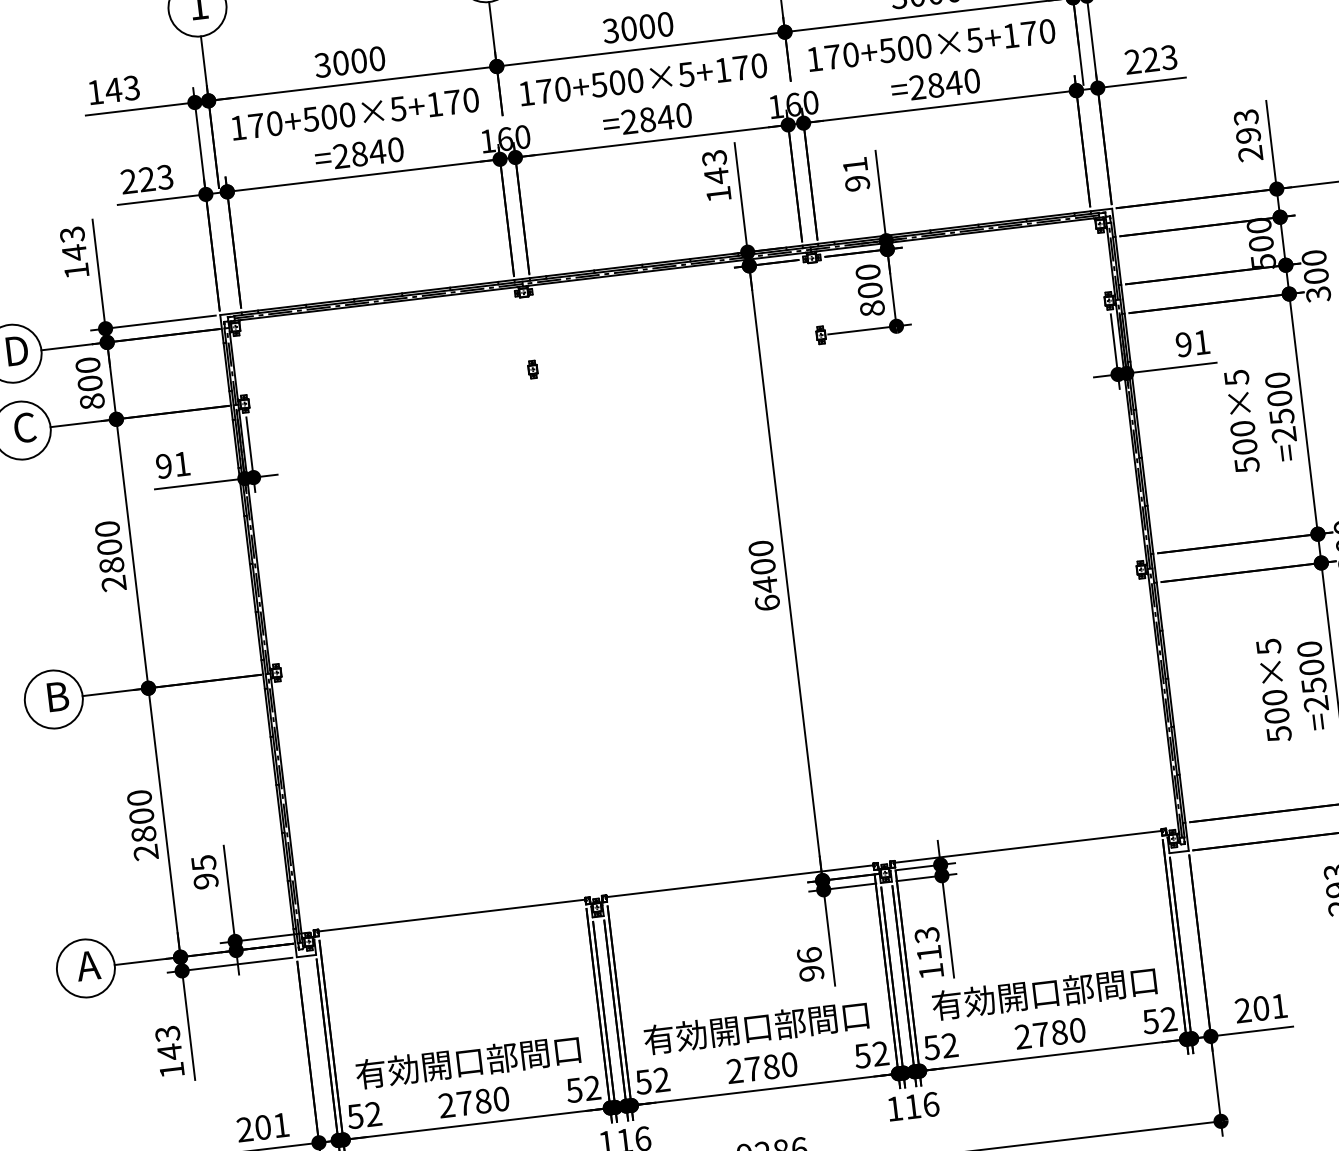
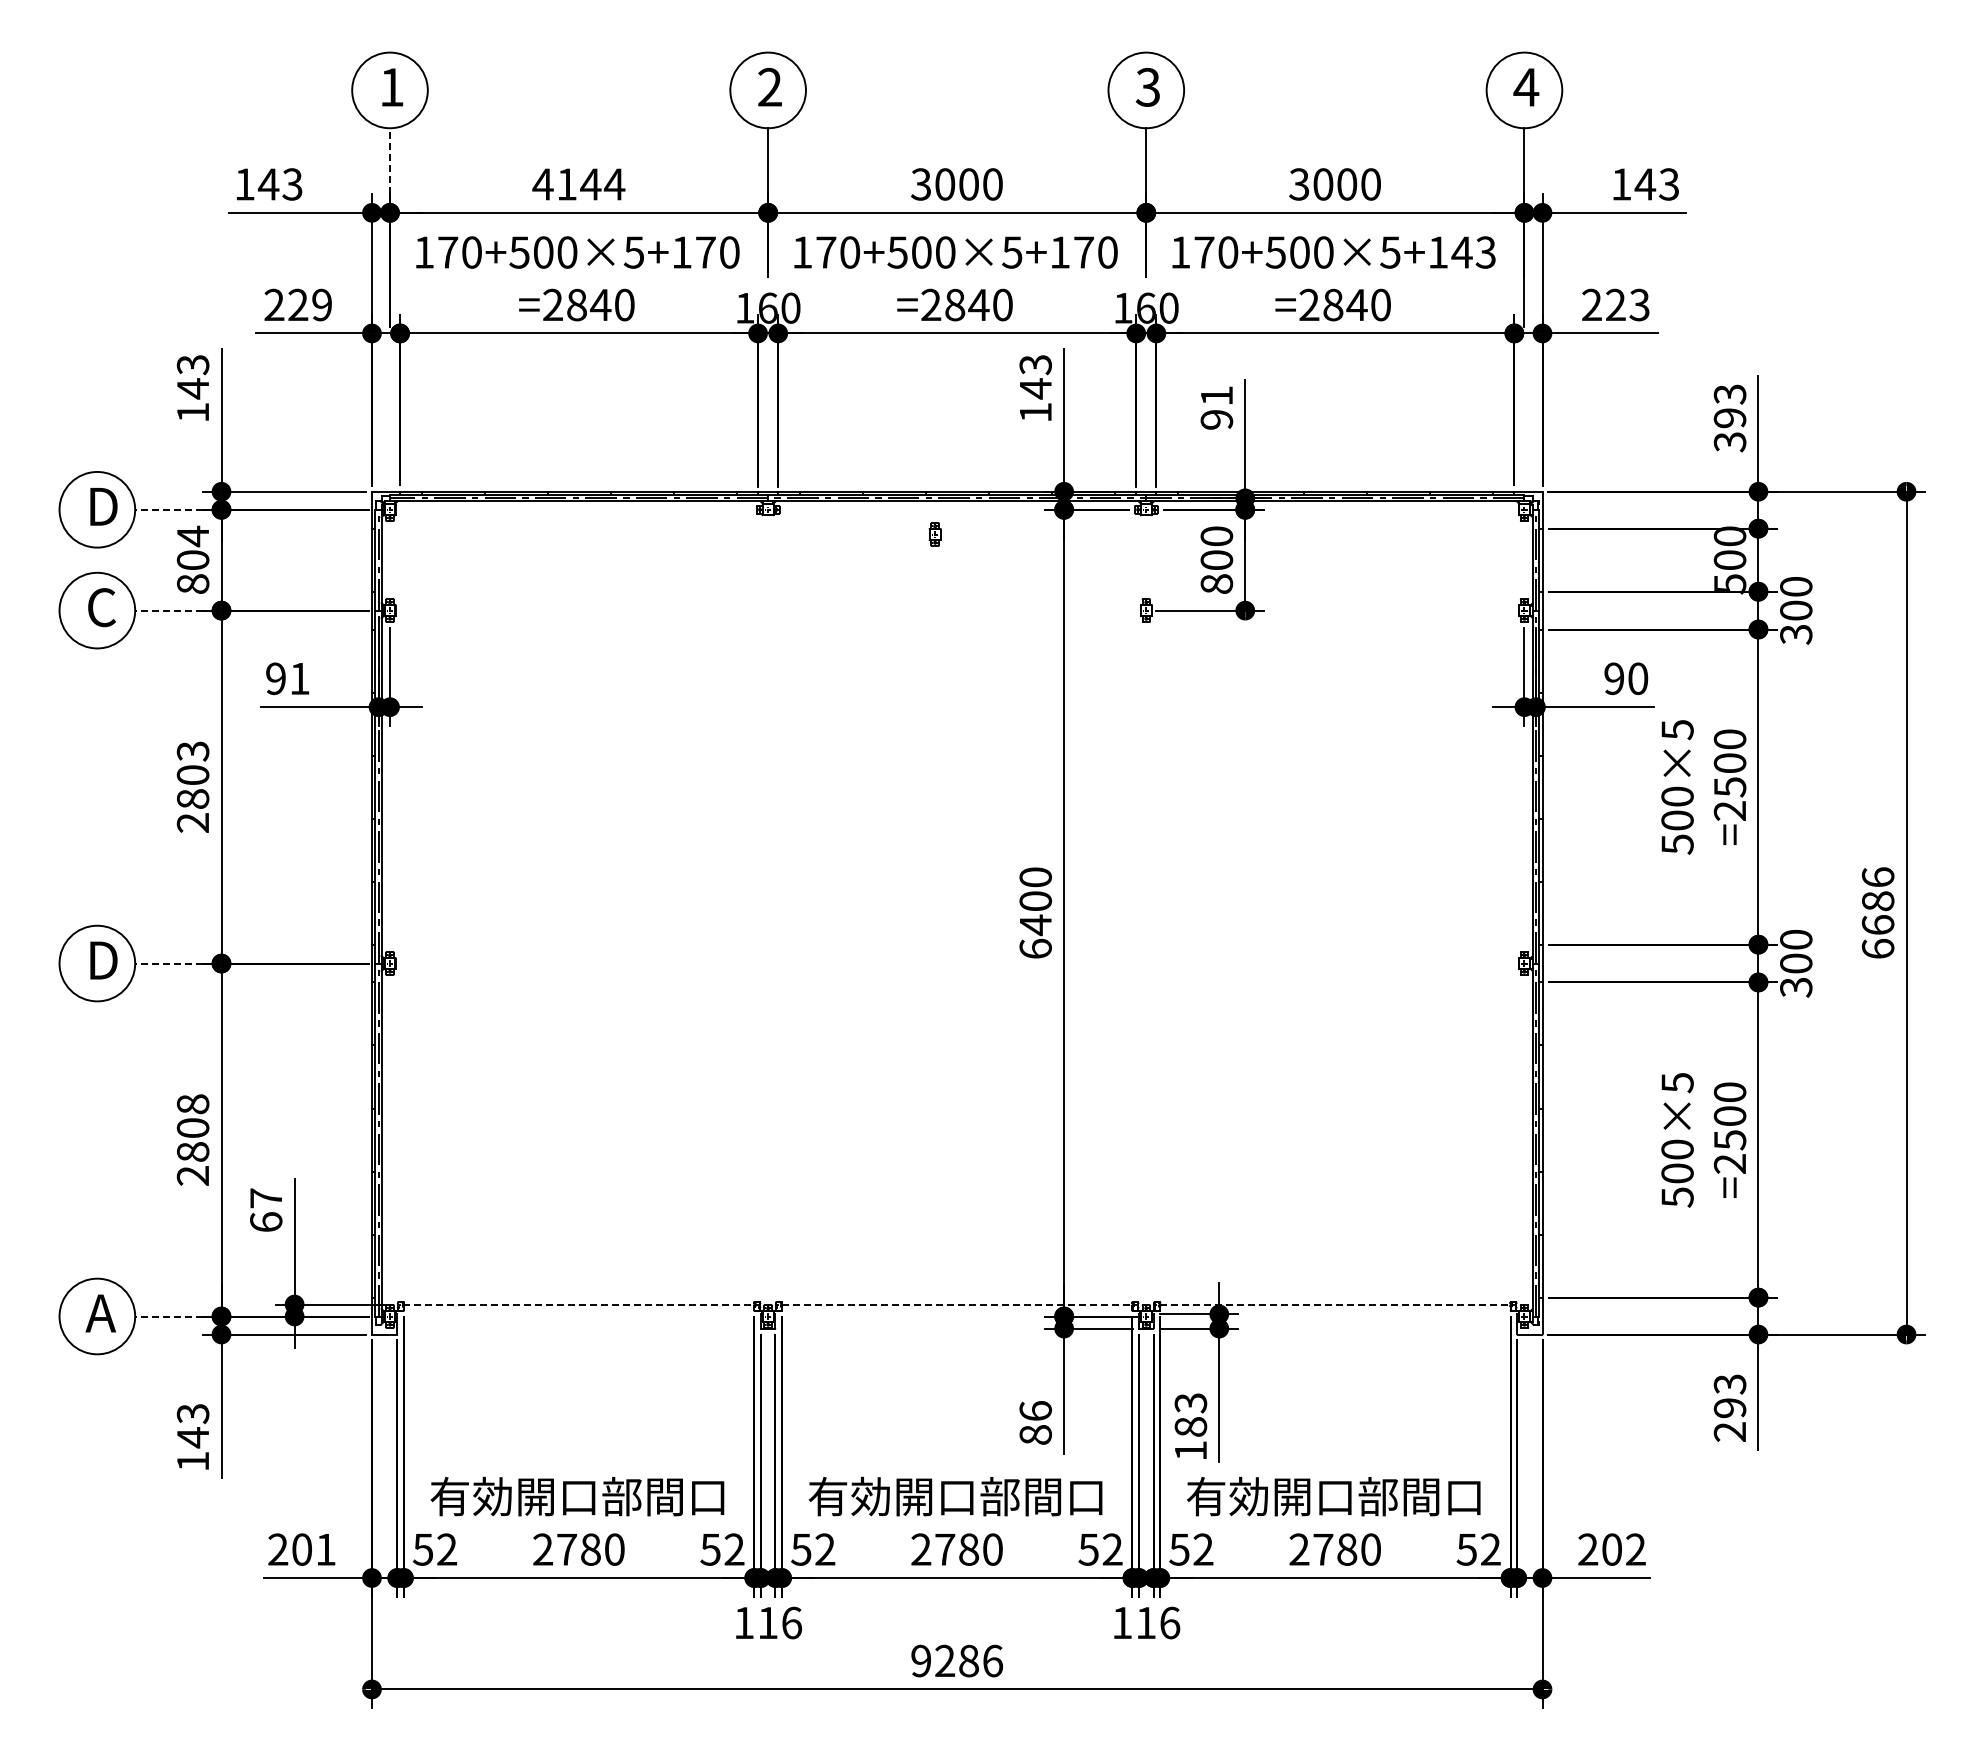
text: (1037, 32) -> (1473, 252), 170+500×5+170 -> 170+500×5+143
line: (204, 61) -> (390, 161), solid -> dashed
text: (349, 62) -> (578, 184), 3000 -> 4144
text: (1250, 154) -> (1730, 442), 293 -> 393
text: (164, 176) -> (321, 304), 223 -> 229
text: (1202, 342) -> (1638, 678), 91 -> 90
line: (66, 347) -> (168, 509), solid -> dashed
text: (87, 365) -> (192, 536), 800 -> 804
part: (532, 369) -> (934, 534), moved
line: (75, 424) -> (168, 610), solid -> dashed
text: (107, 529) -> (193, 751), 2800 -> 2803
line: (108, 693) -> (168, 963), solid -> dashed
text: (60, 696) -> (106, 960), B -> D
text: (139, 798) -> (192, 1104), 2800 -> 2808
line: (1028, 846) -> (1335, 1304), solid -> dashed
text: (205, 872) -> (266, 1210), 95 -> 67
line: (740, 881) -> (957, 1304), solid -> dashed
line: (452, 915) -> (579, 1304), solid -> dashed
text: (928, 952) -> (1190, 1426), 113 -> 183
line: (140, 962) -> (168, 1316), solid -> dashed
text: (811, 973) -> (1035, 1434), 96 -> 86
text: (1279, 1006) -> (1635, 1549), 201 -> 202

